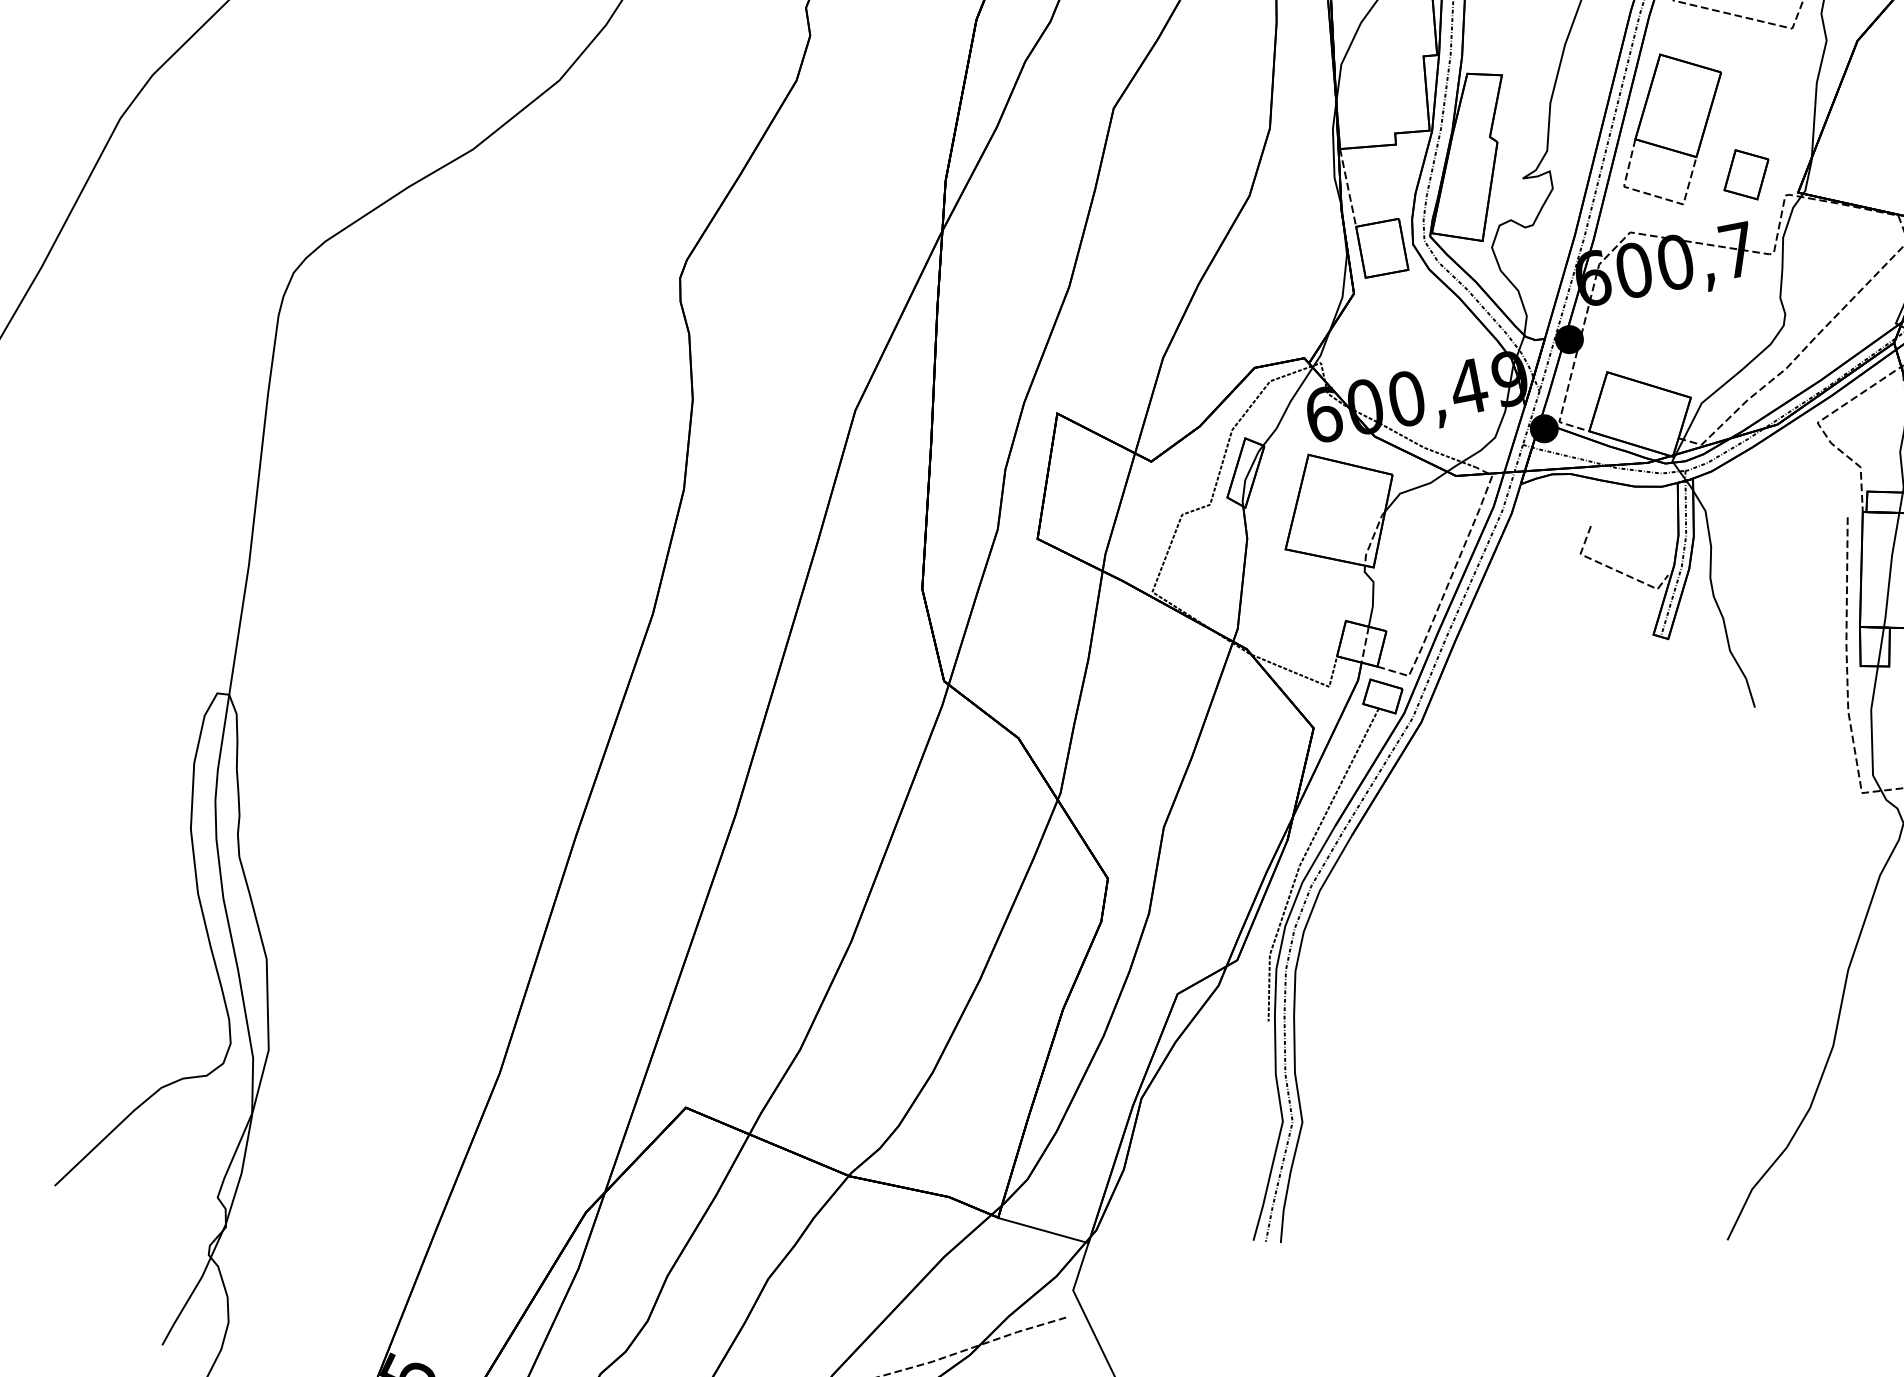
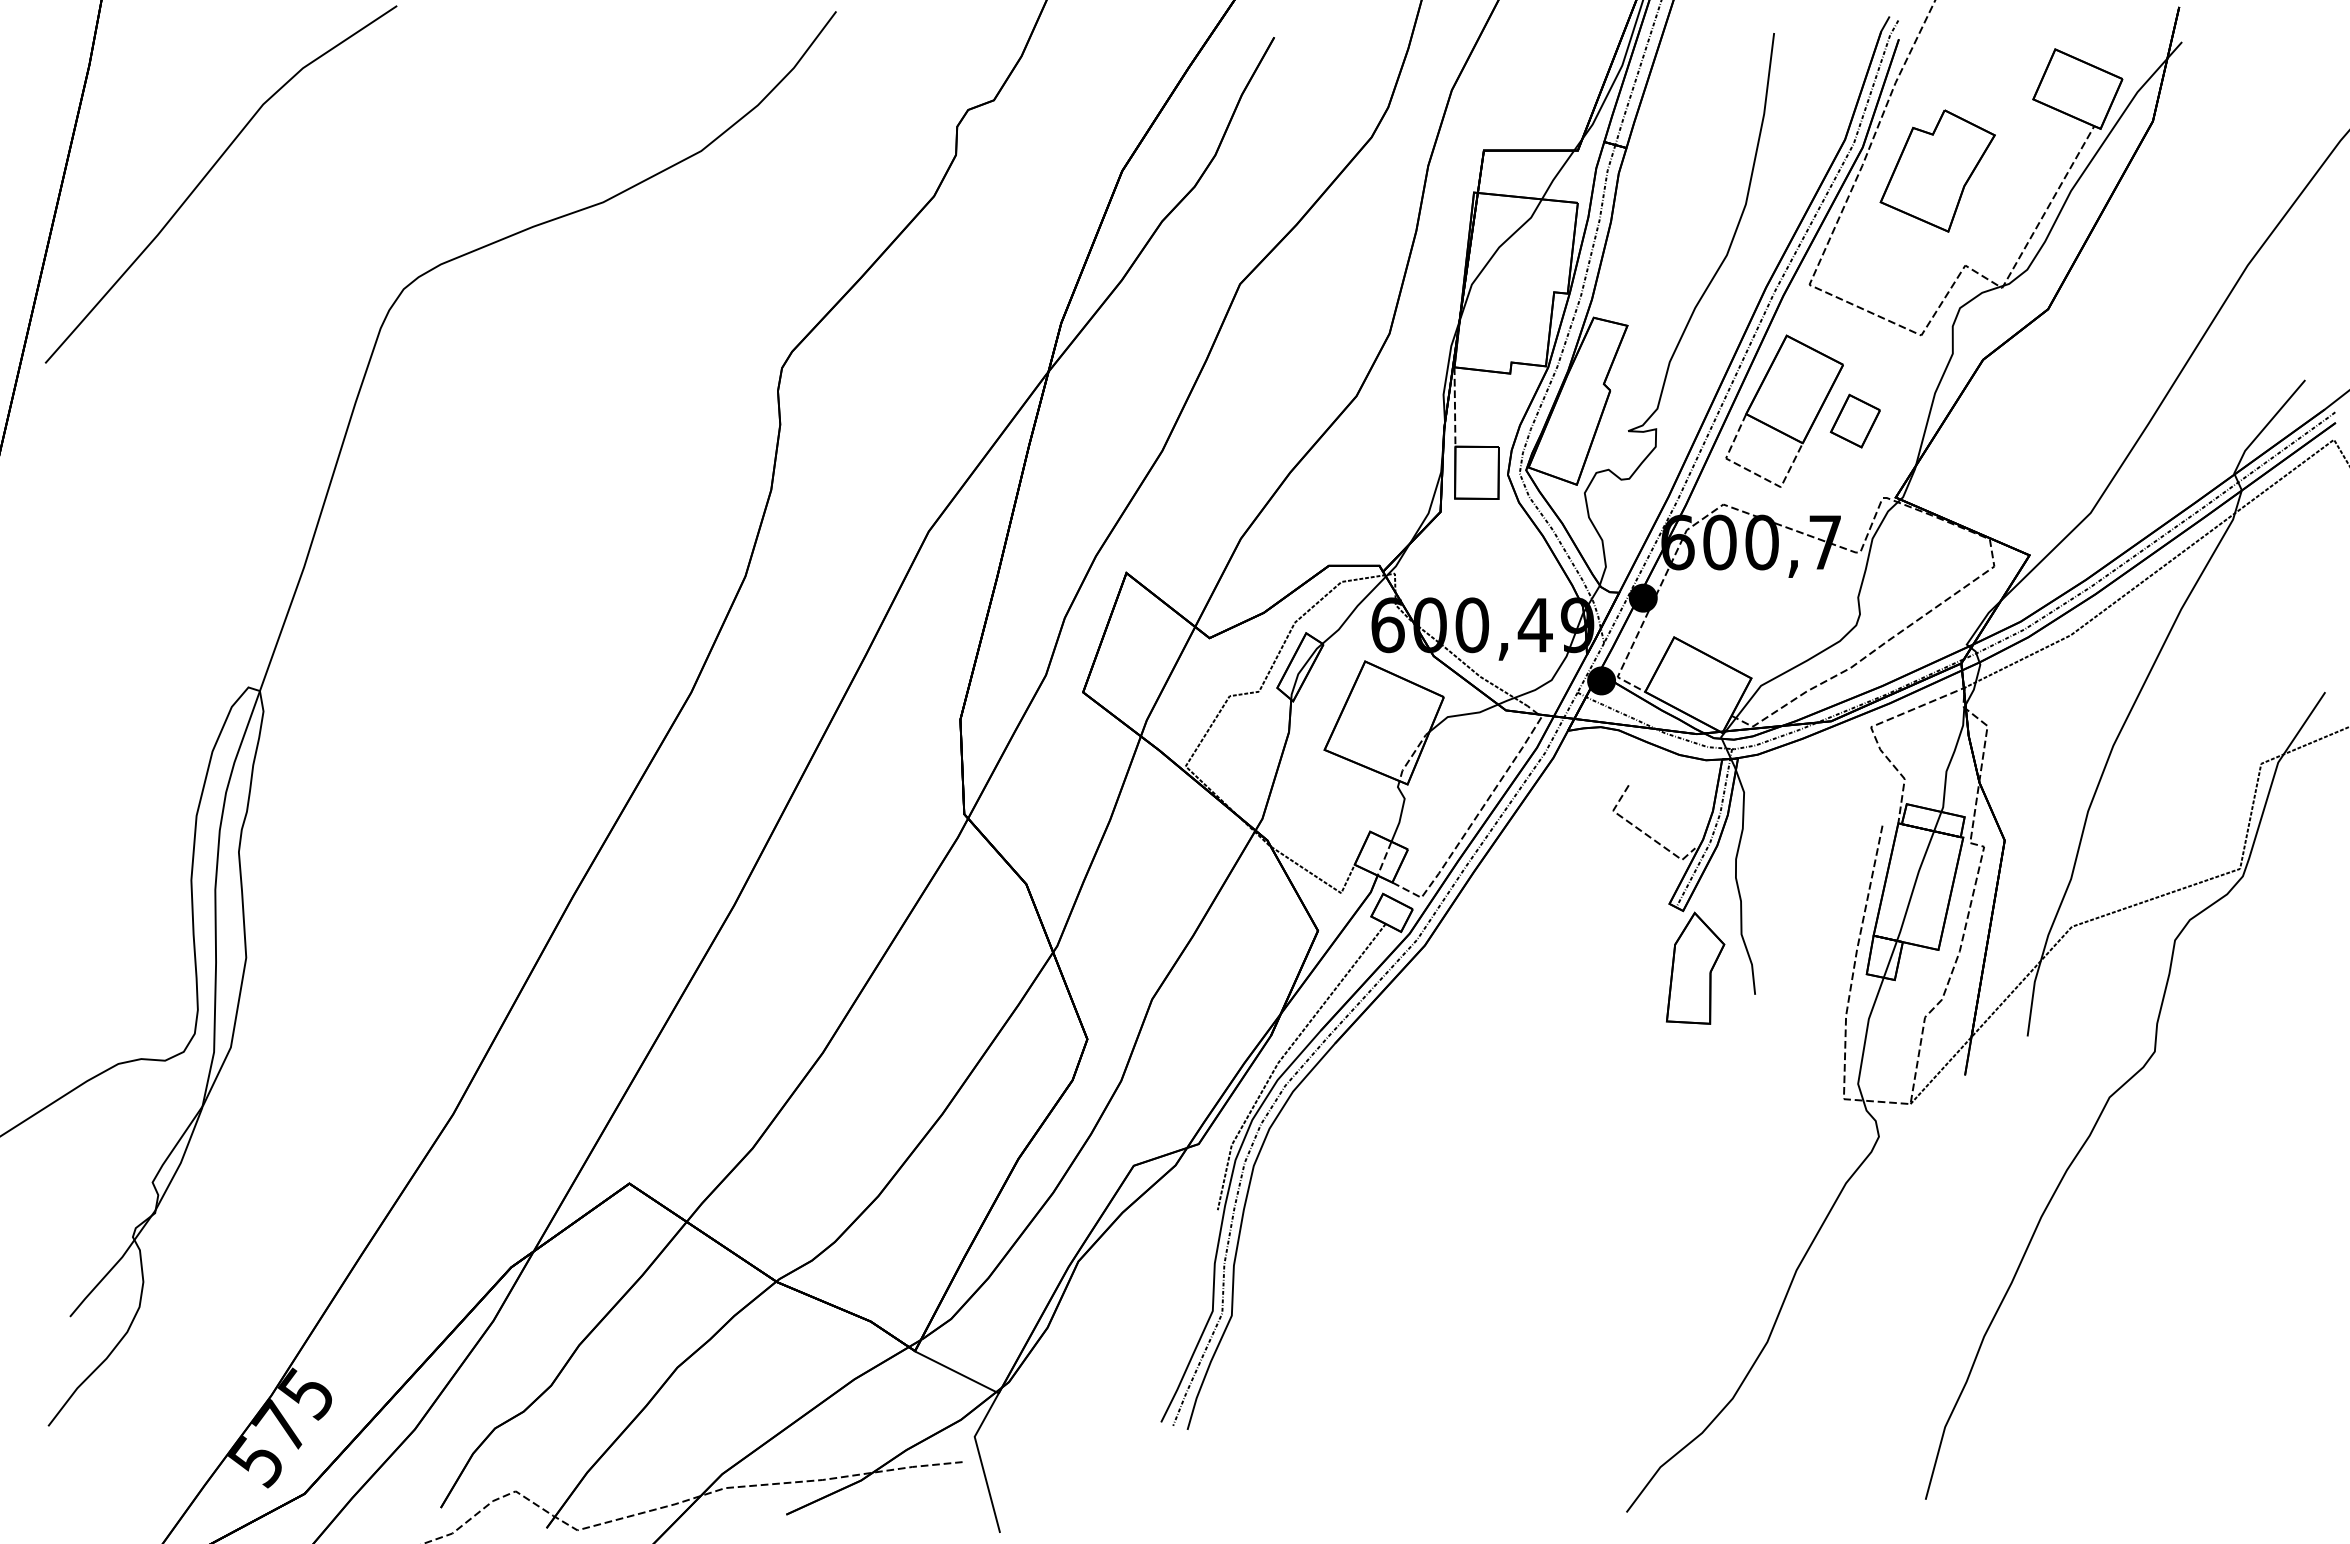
part: (1745, 174) -> (1854, 420), moved
part: (1691, 692) -> (1695, 967), added

